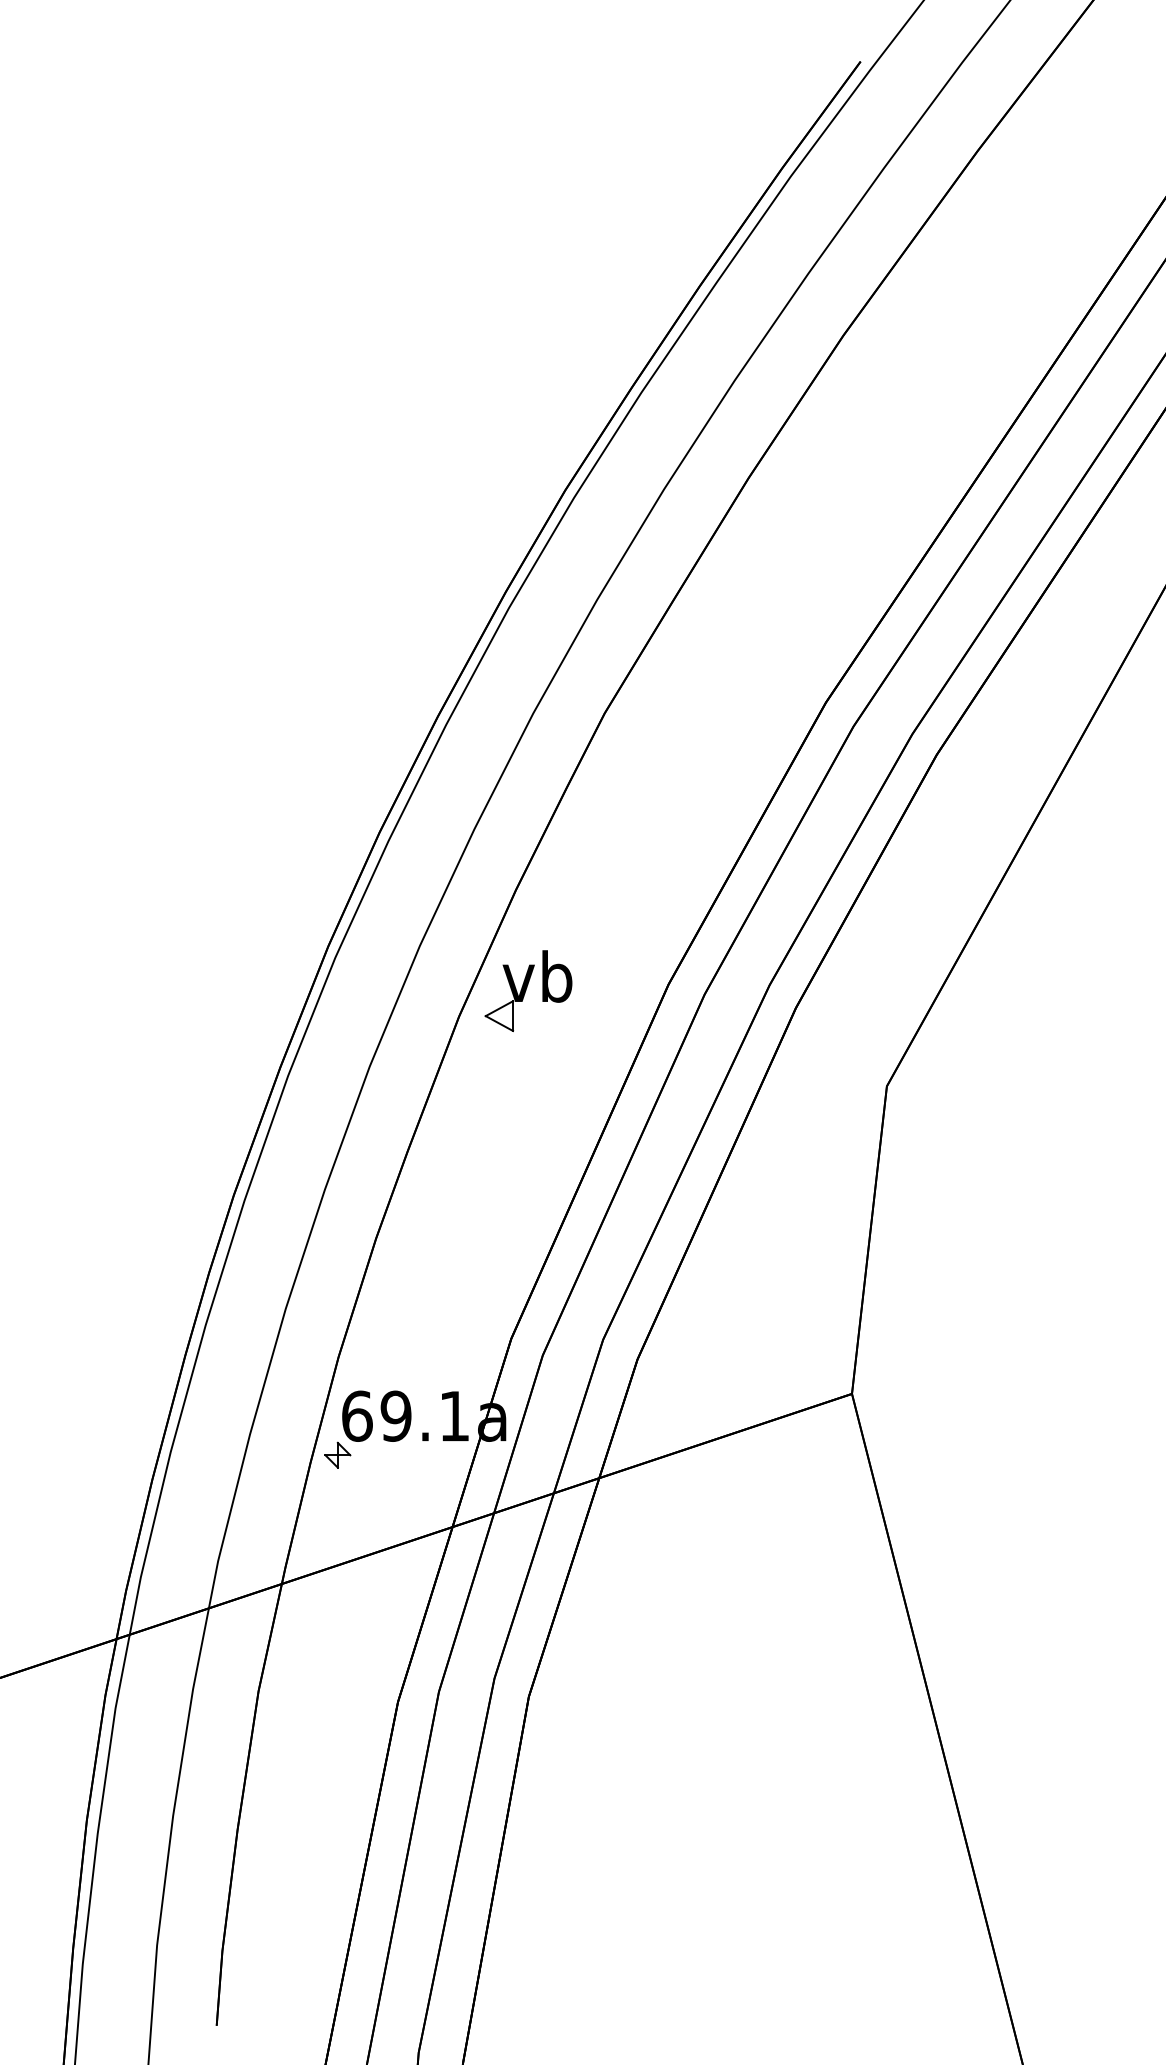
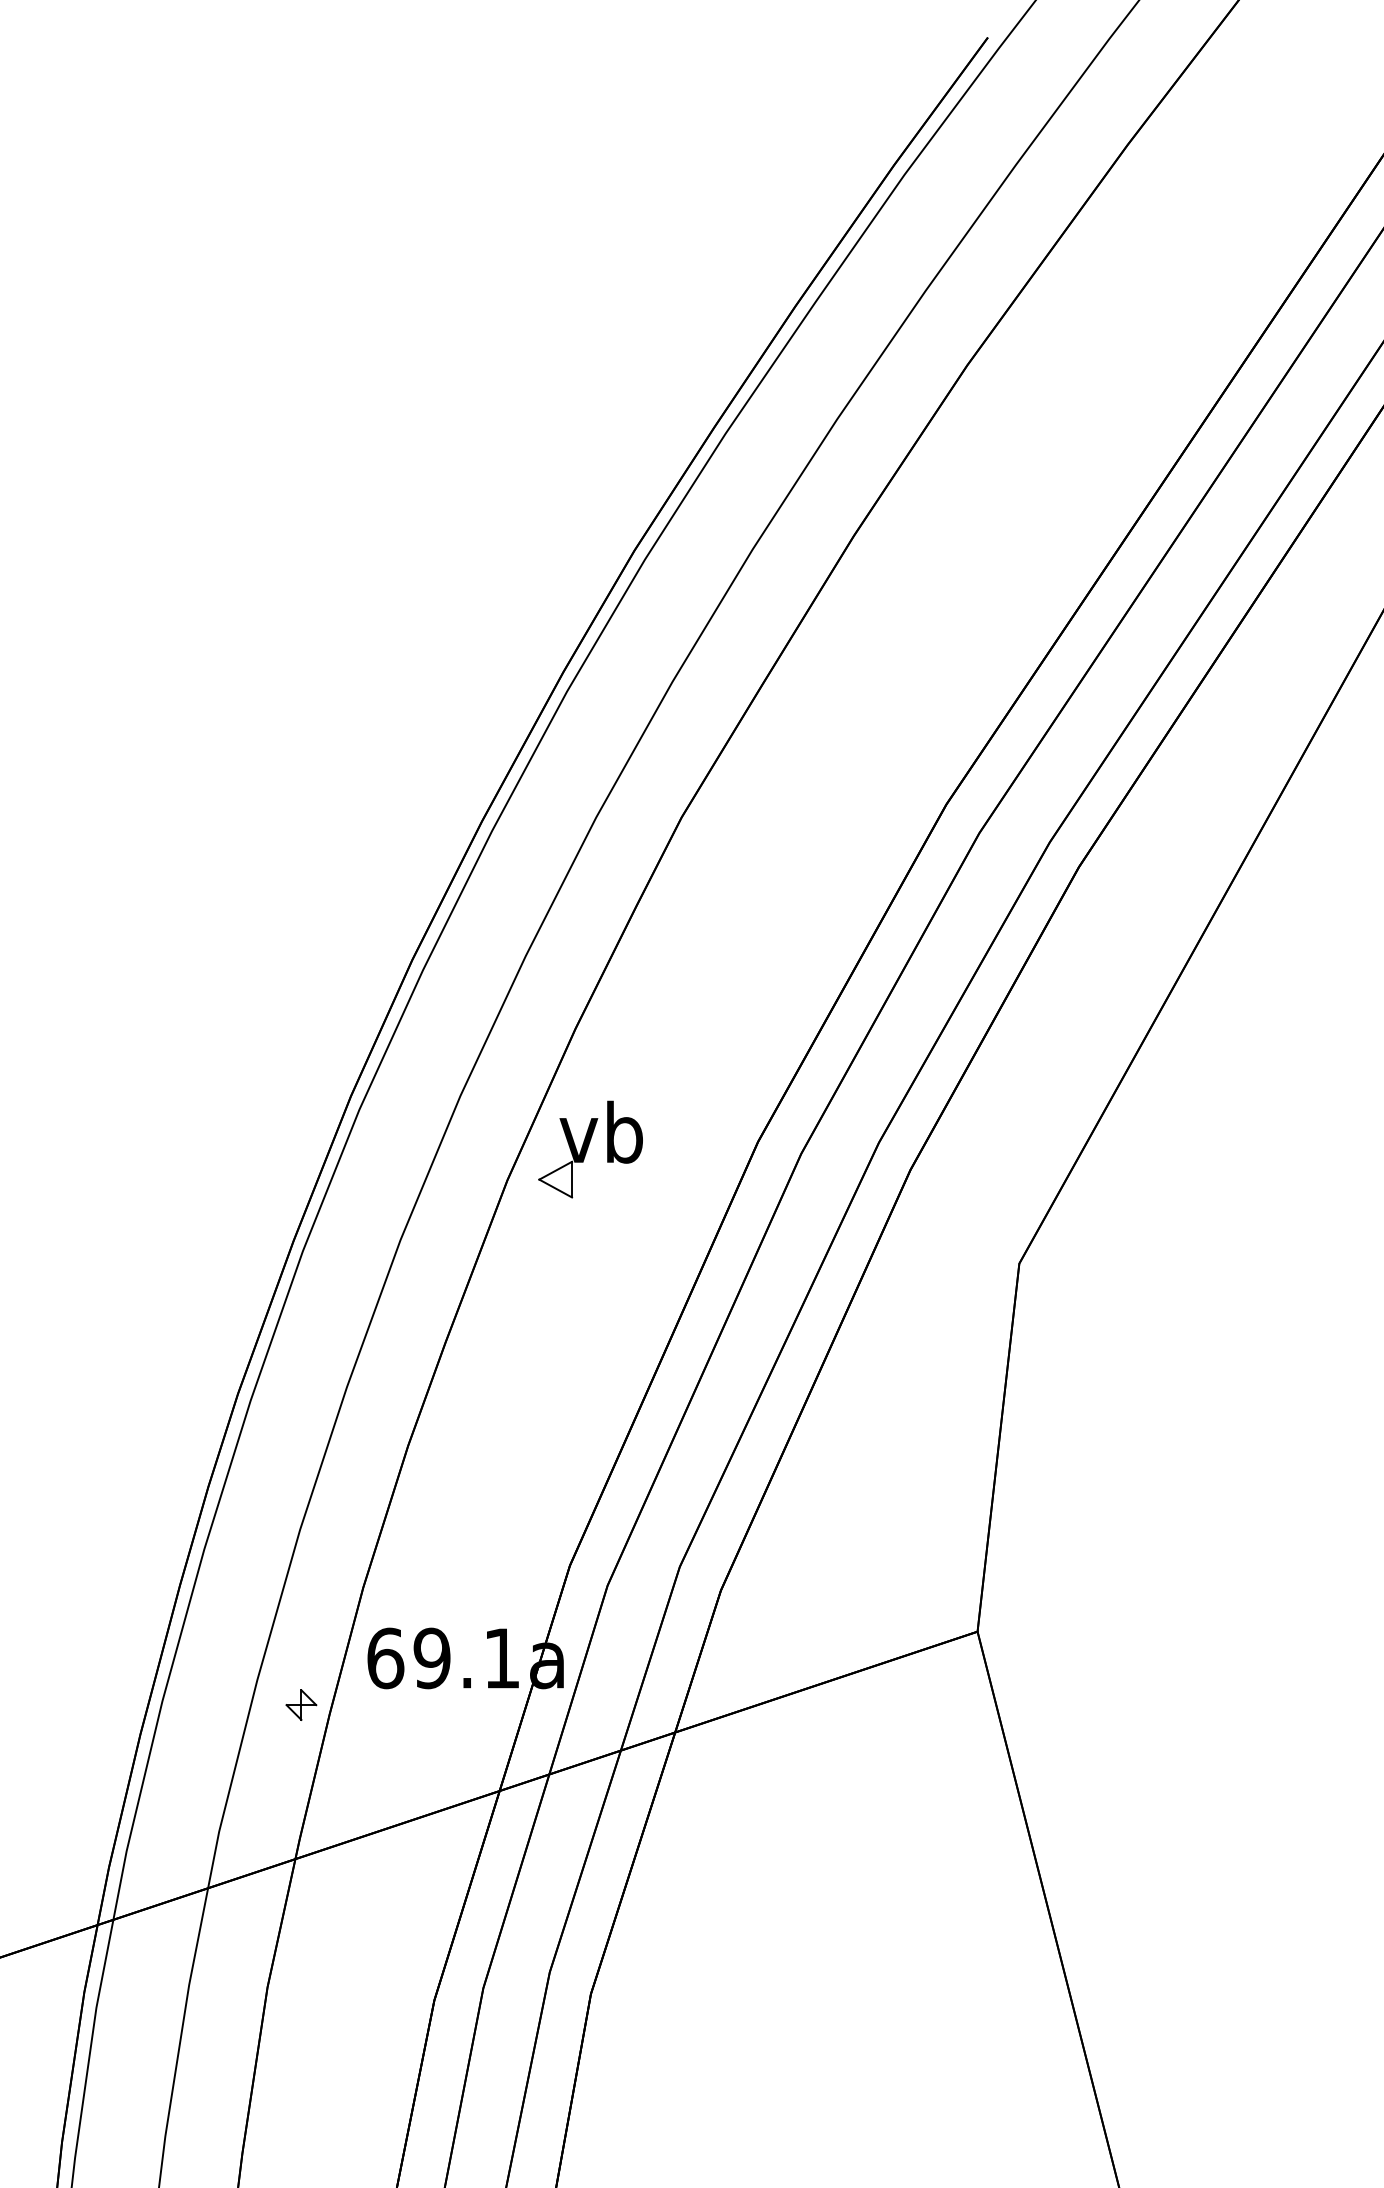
part: (337, 1454) -> (300, 1704), moved

